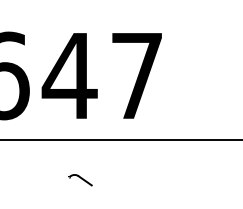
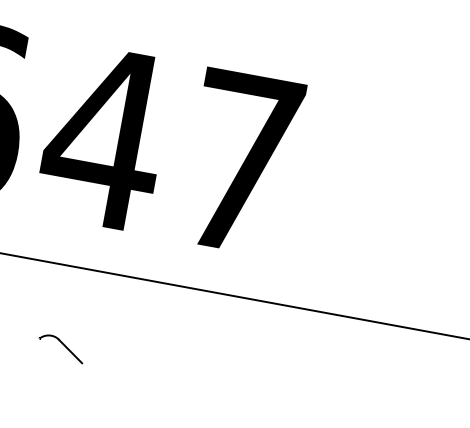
part: (80, 180) -> (61, 349), moved

